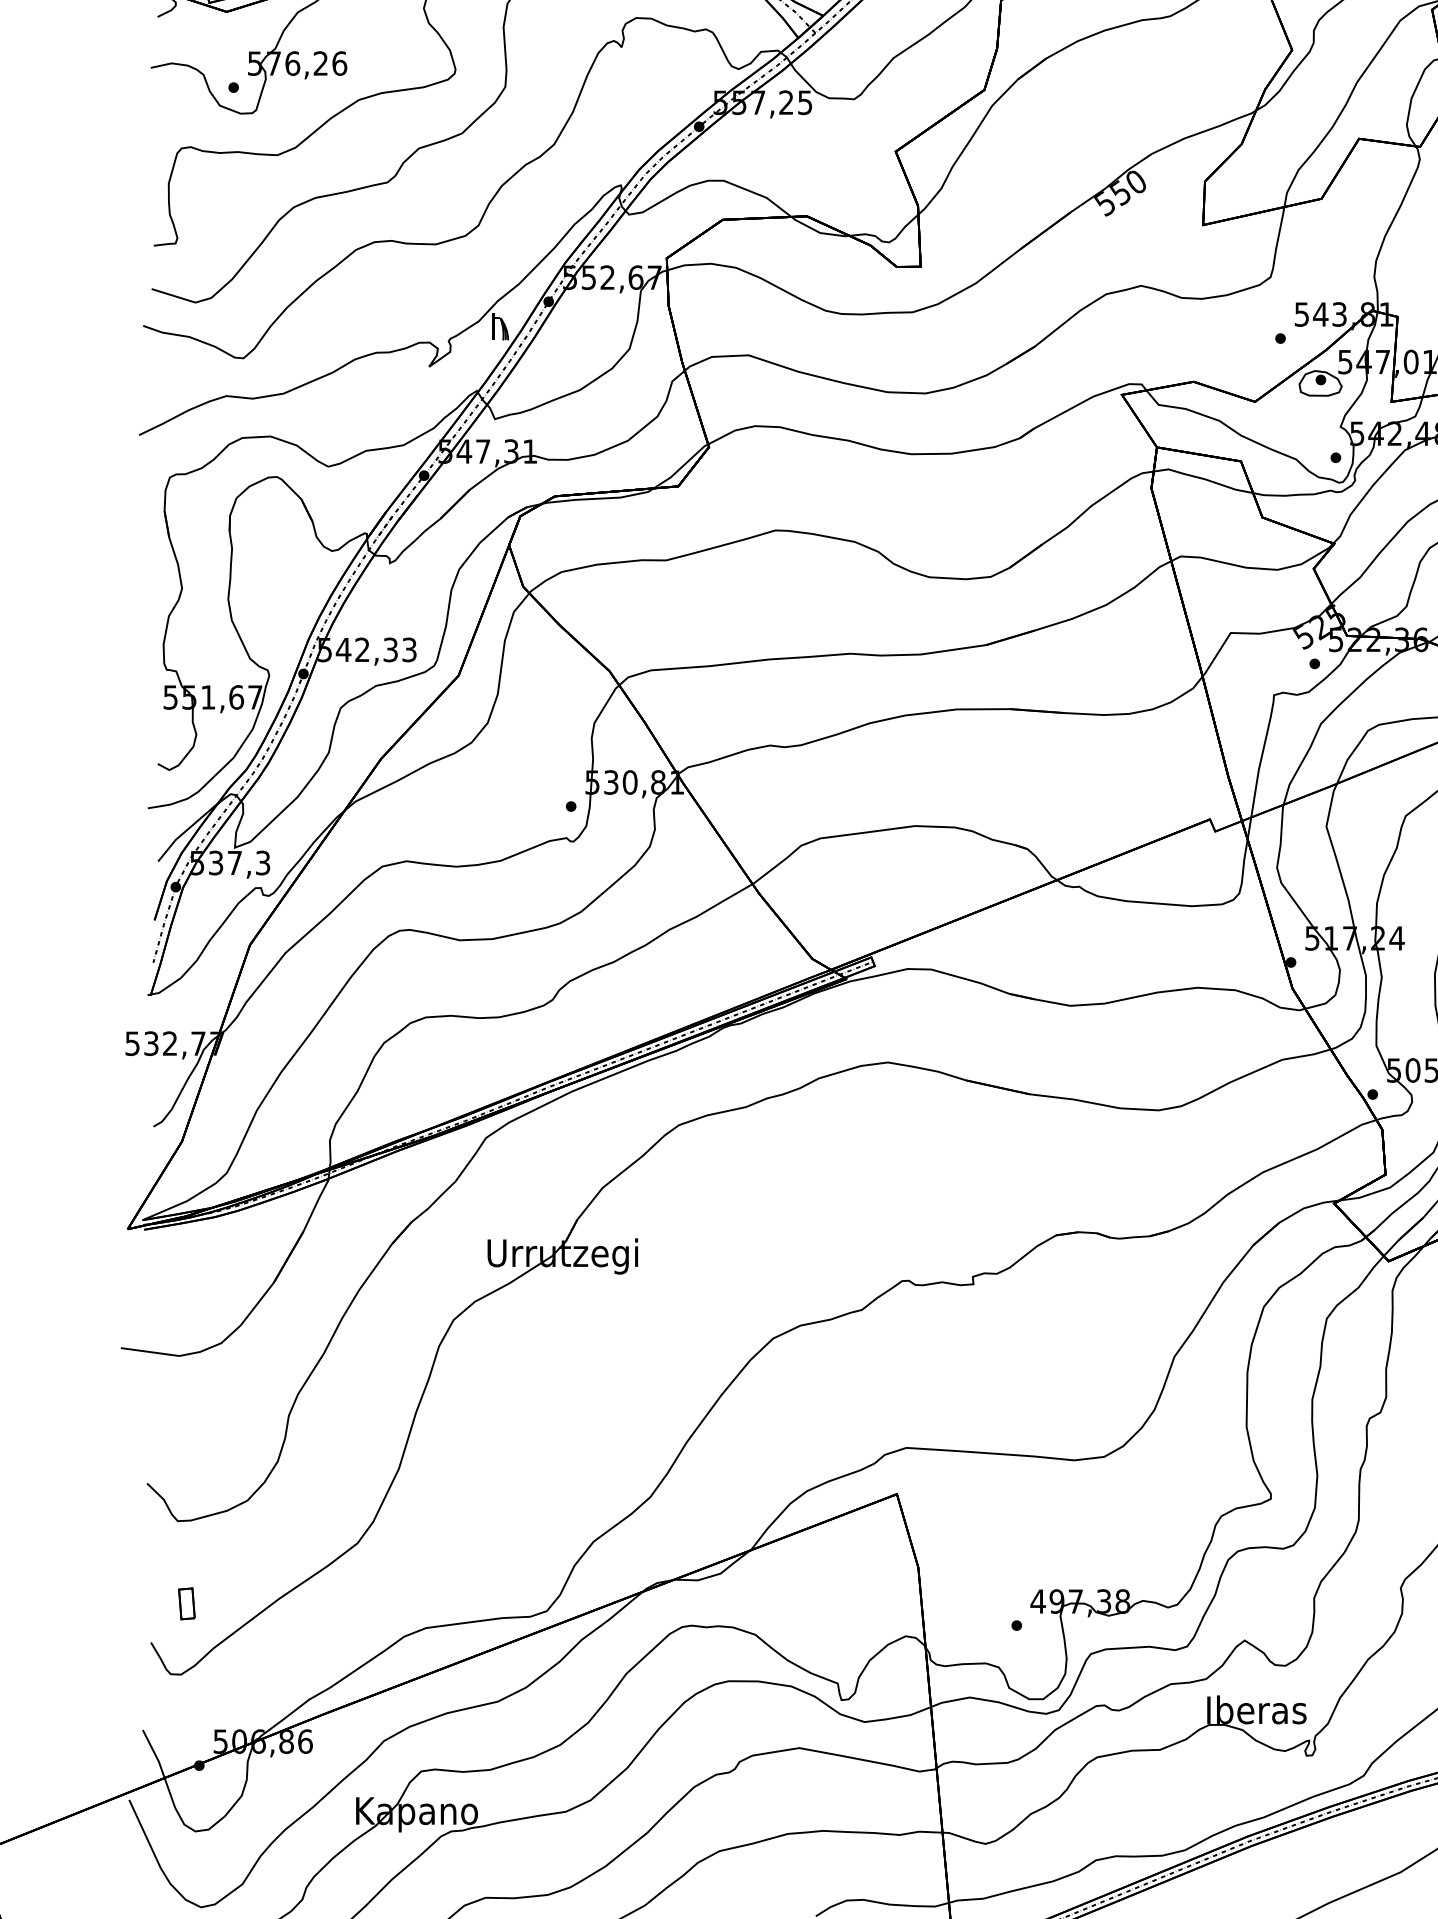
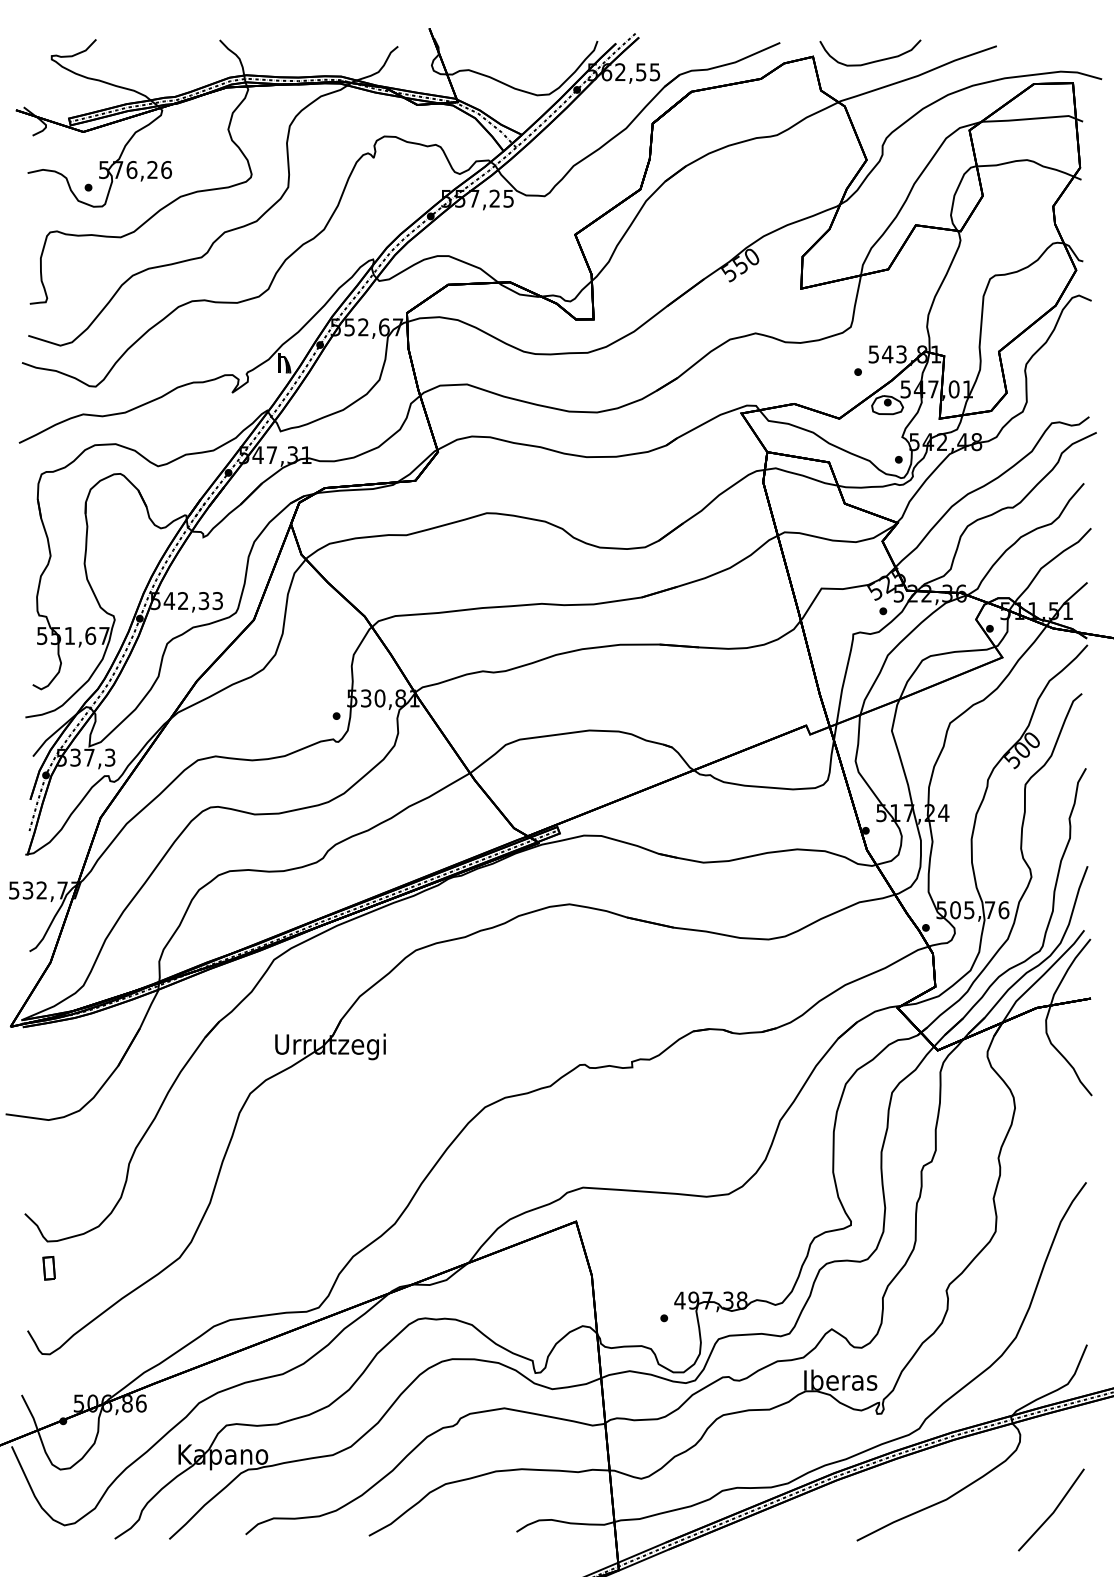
part: (185, 1604) -> (48, 1268), moved

